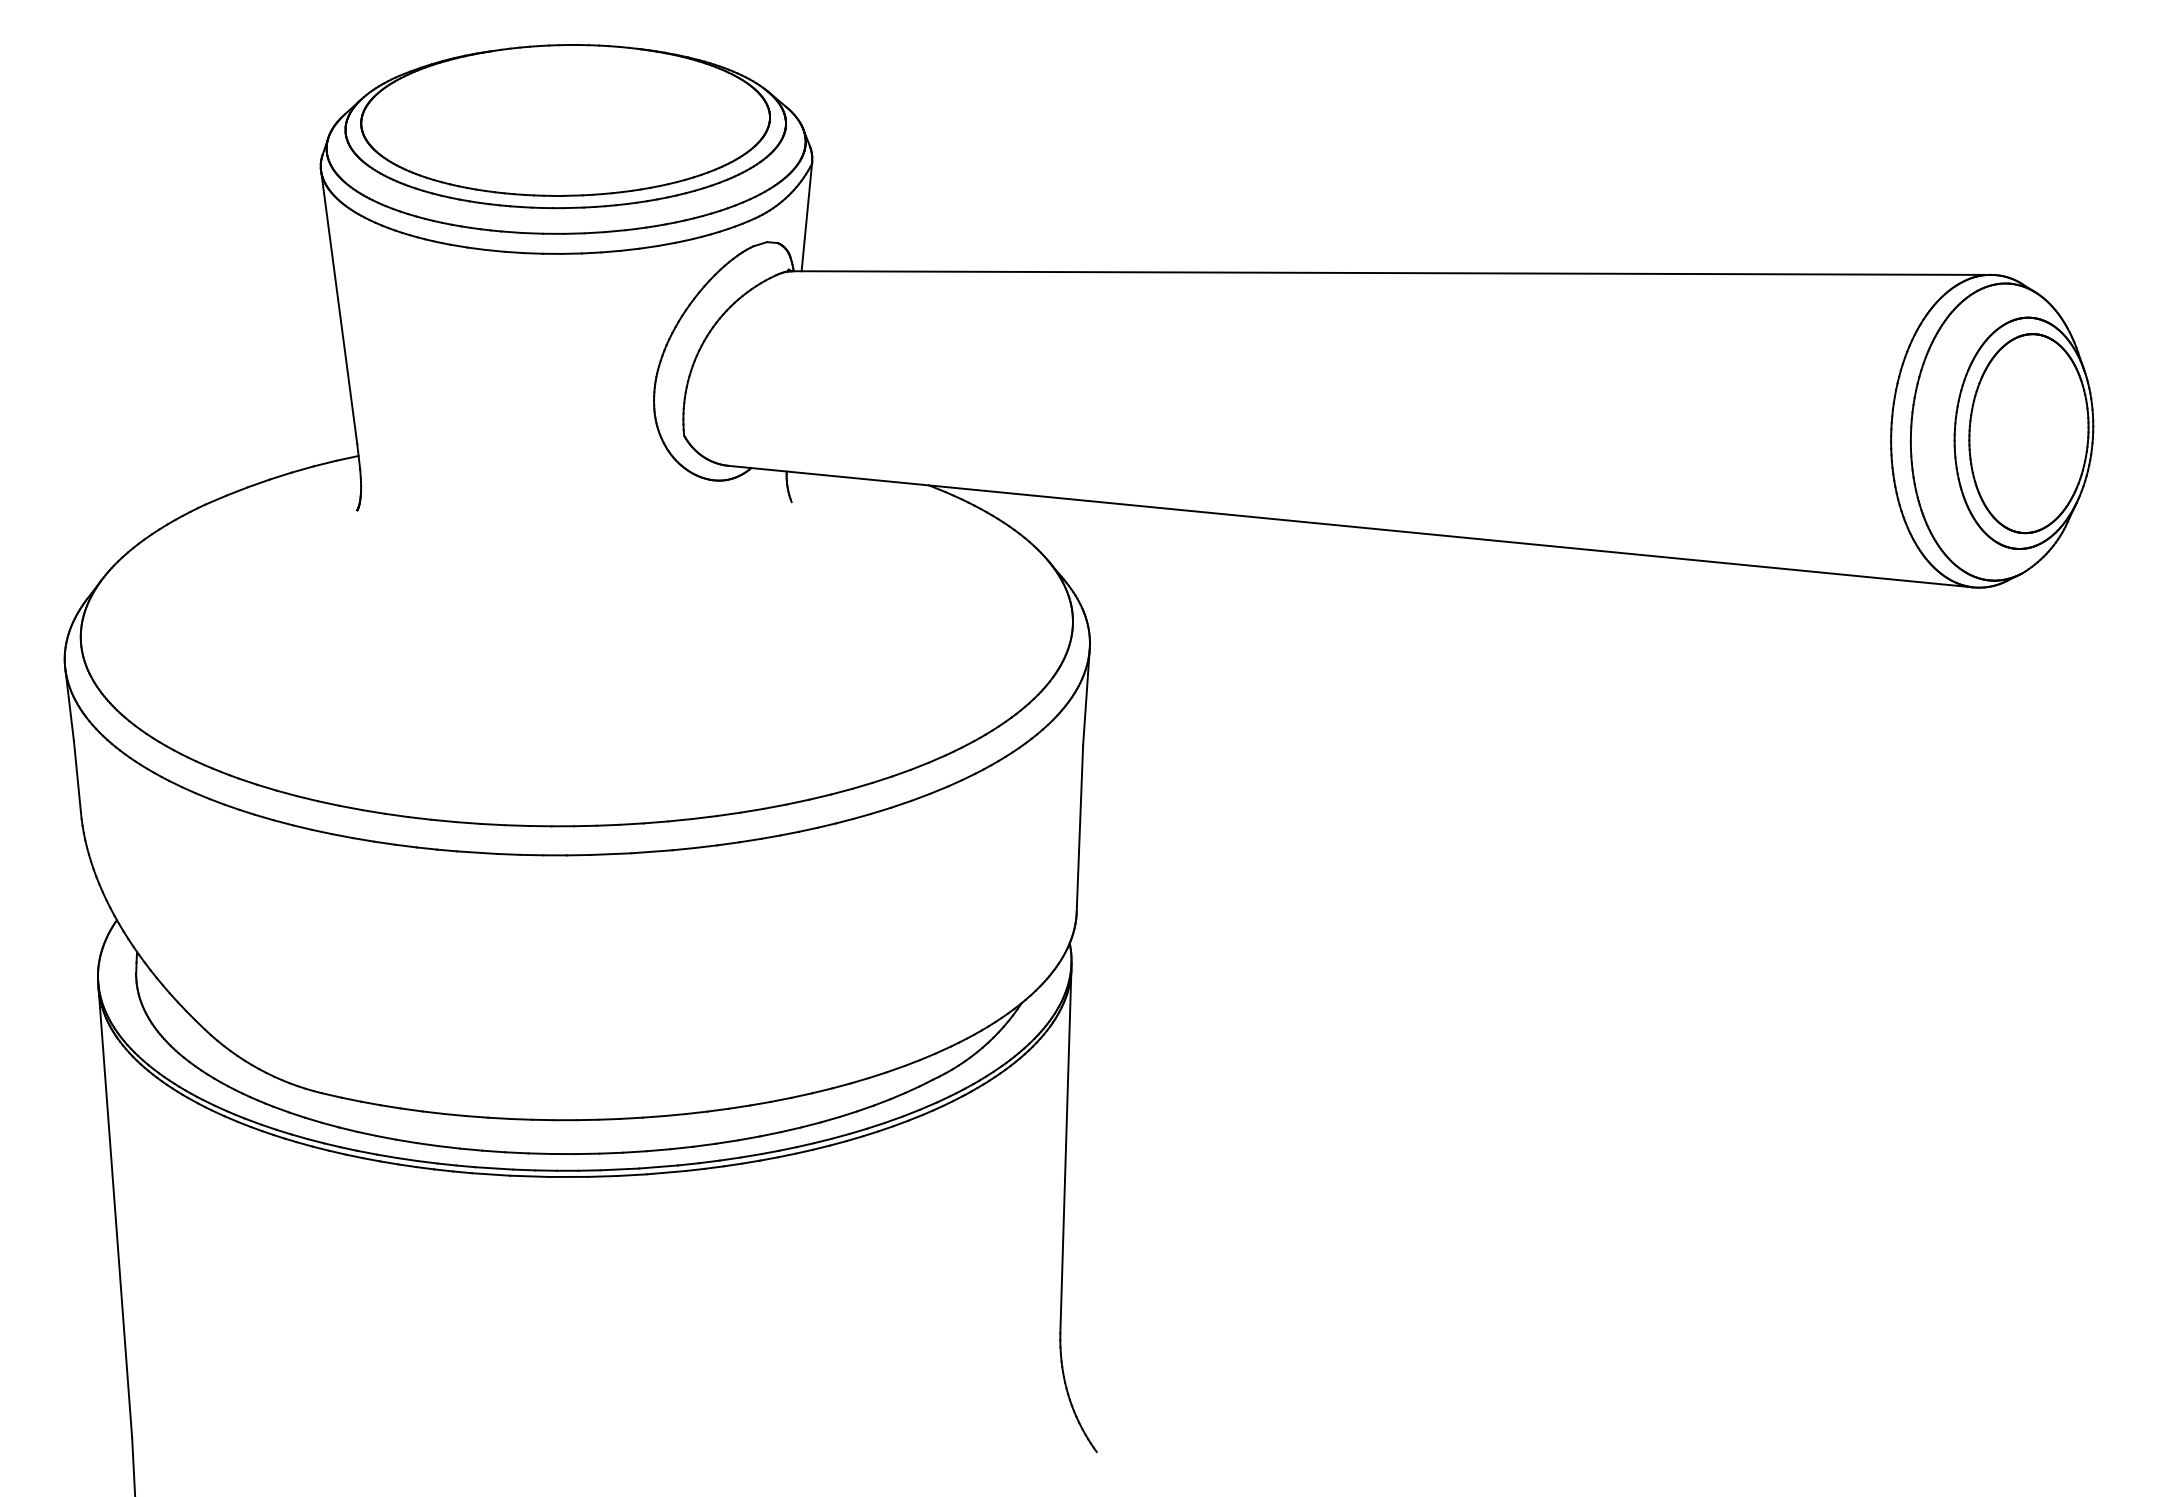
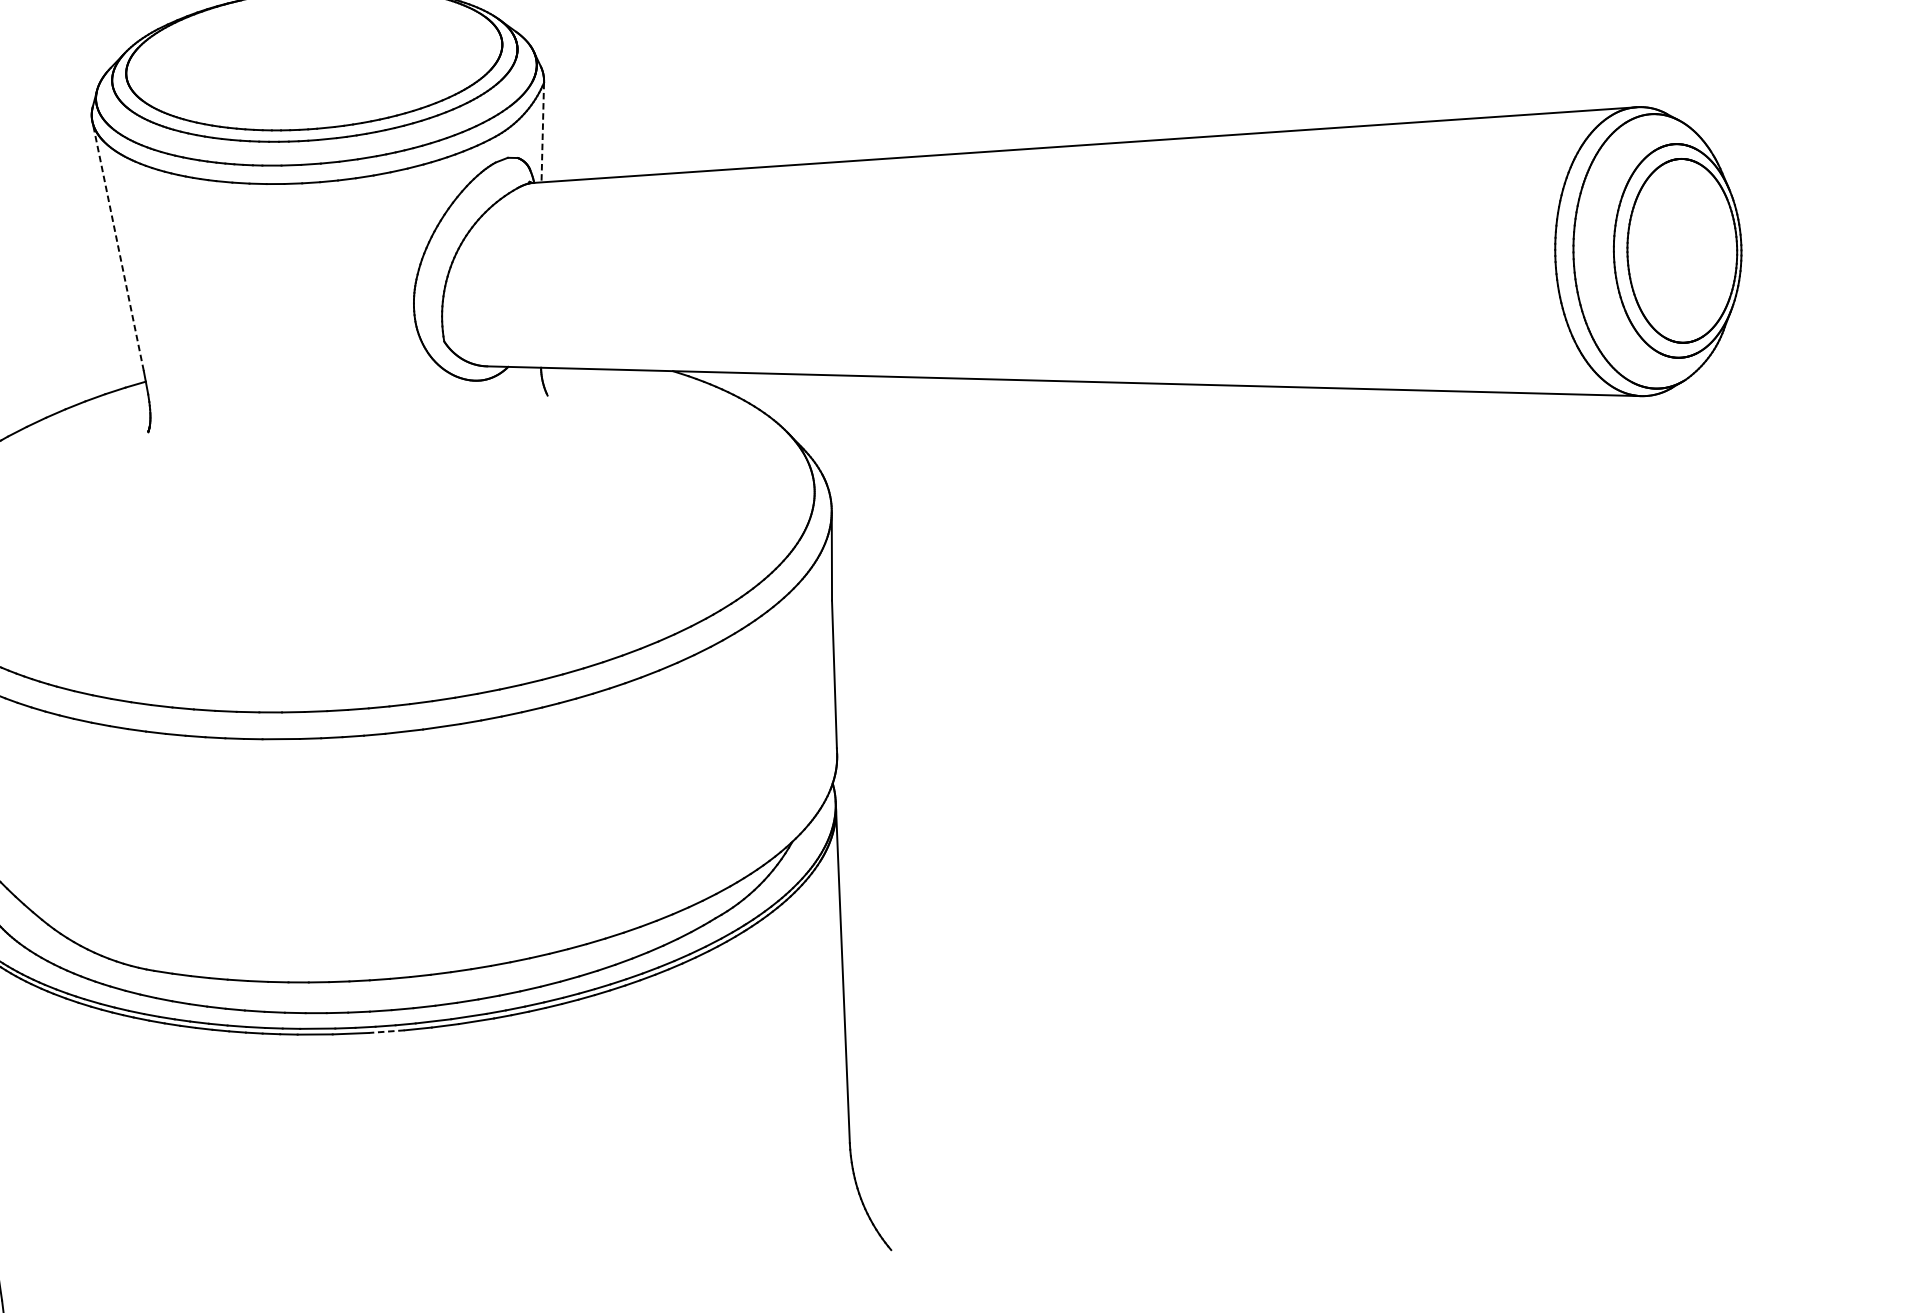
line: (806, 217) -> (542, 132), solid -> dashed
line: (339, 307) -> (118, 246), solid -> dashed
line: (568, 1176) -> (386, 1031), solid -> dashed

